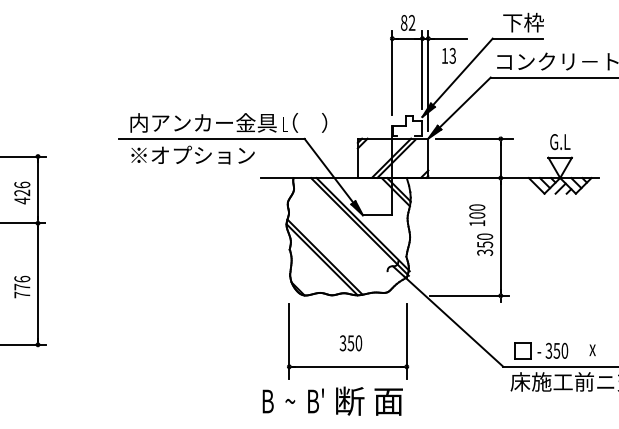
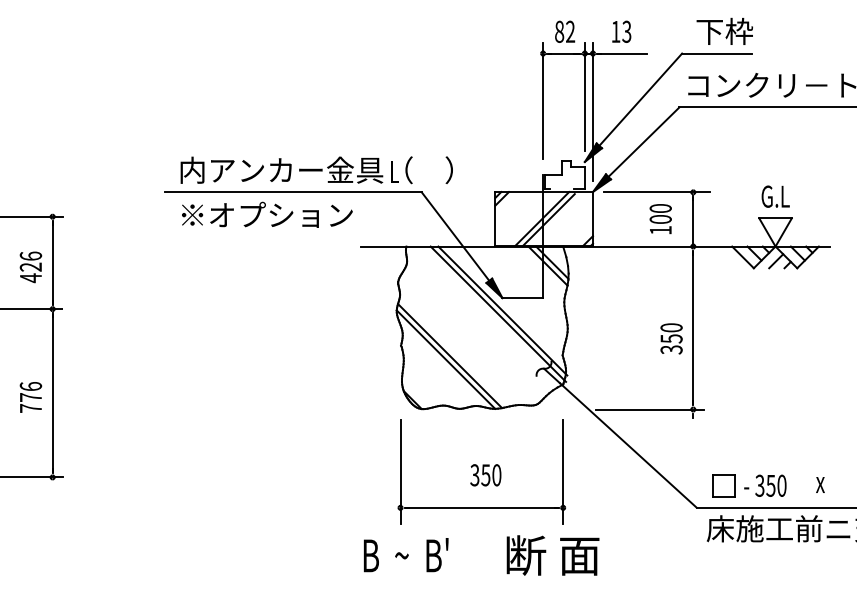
text: (448, 55) -> (620, 31), moved
text: (477, 214) -> (661, 218), moved
text: (369, 400) -> (553, 554), moved

